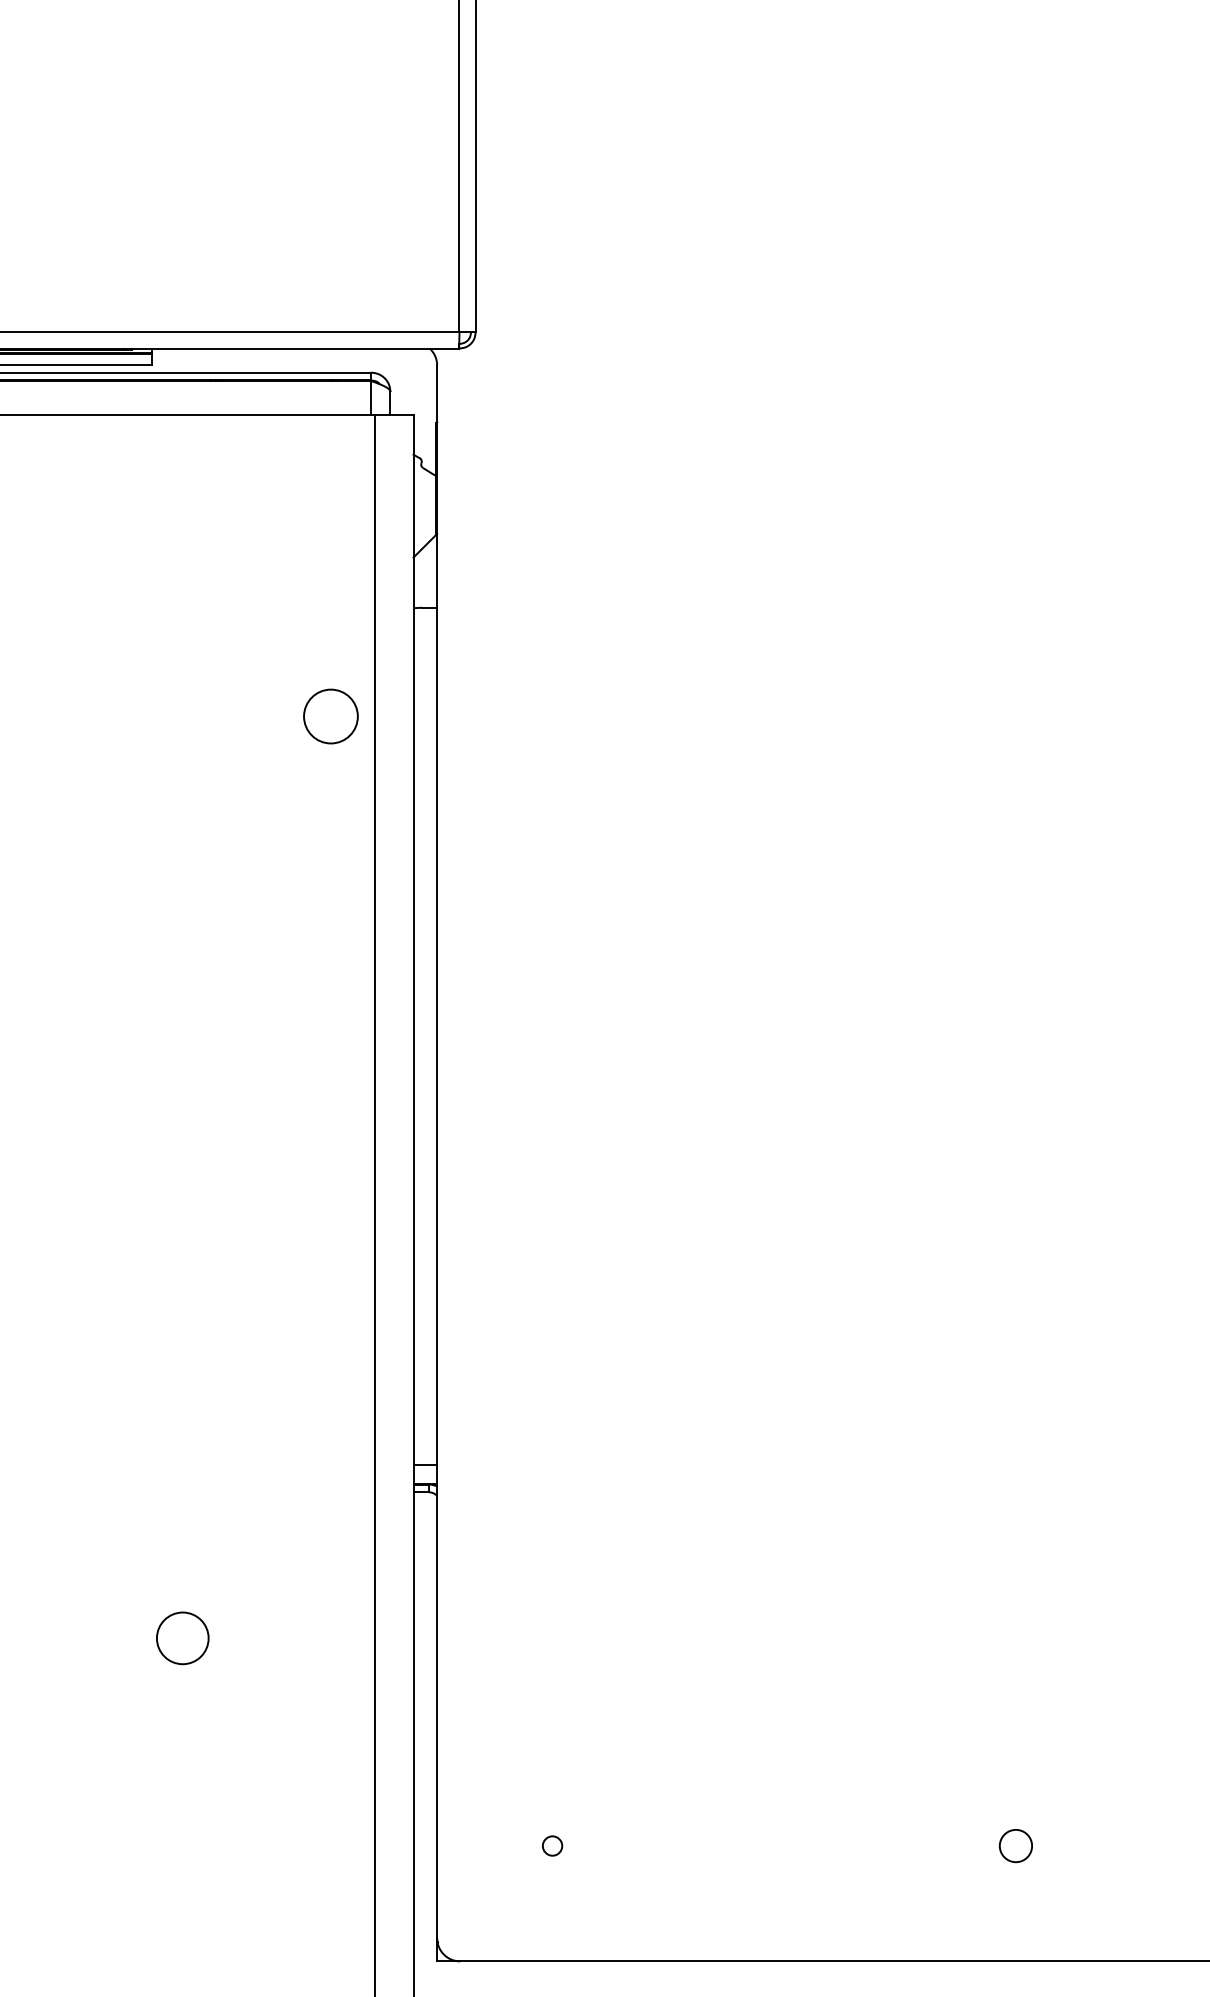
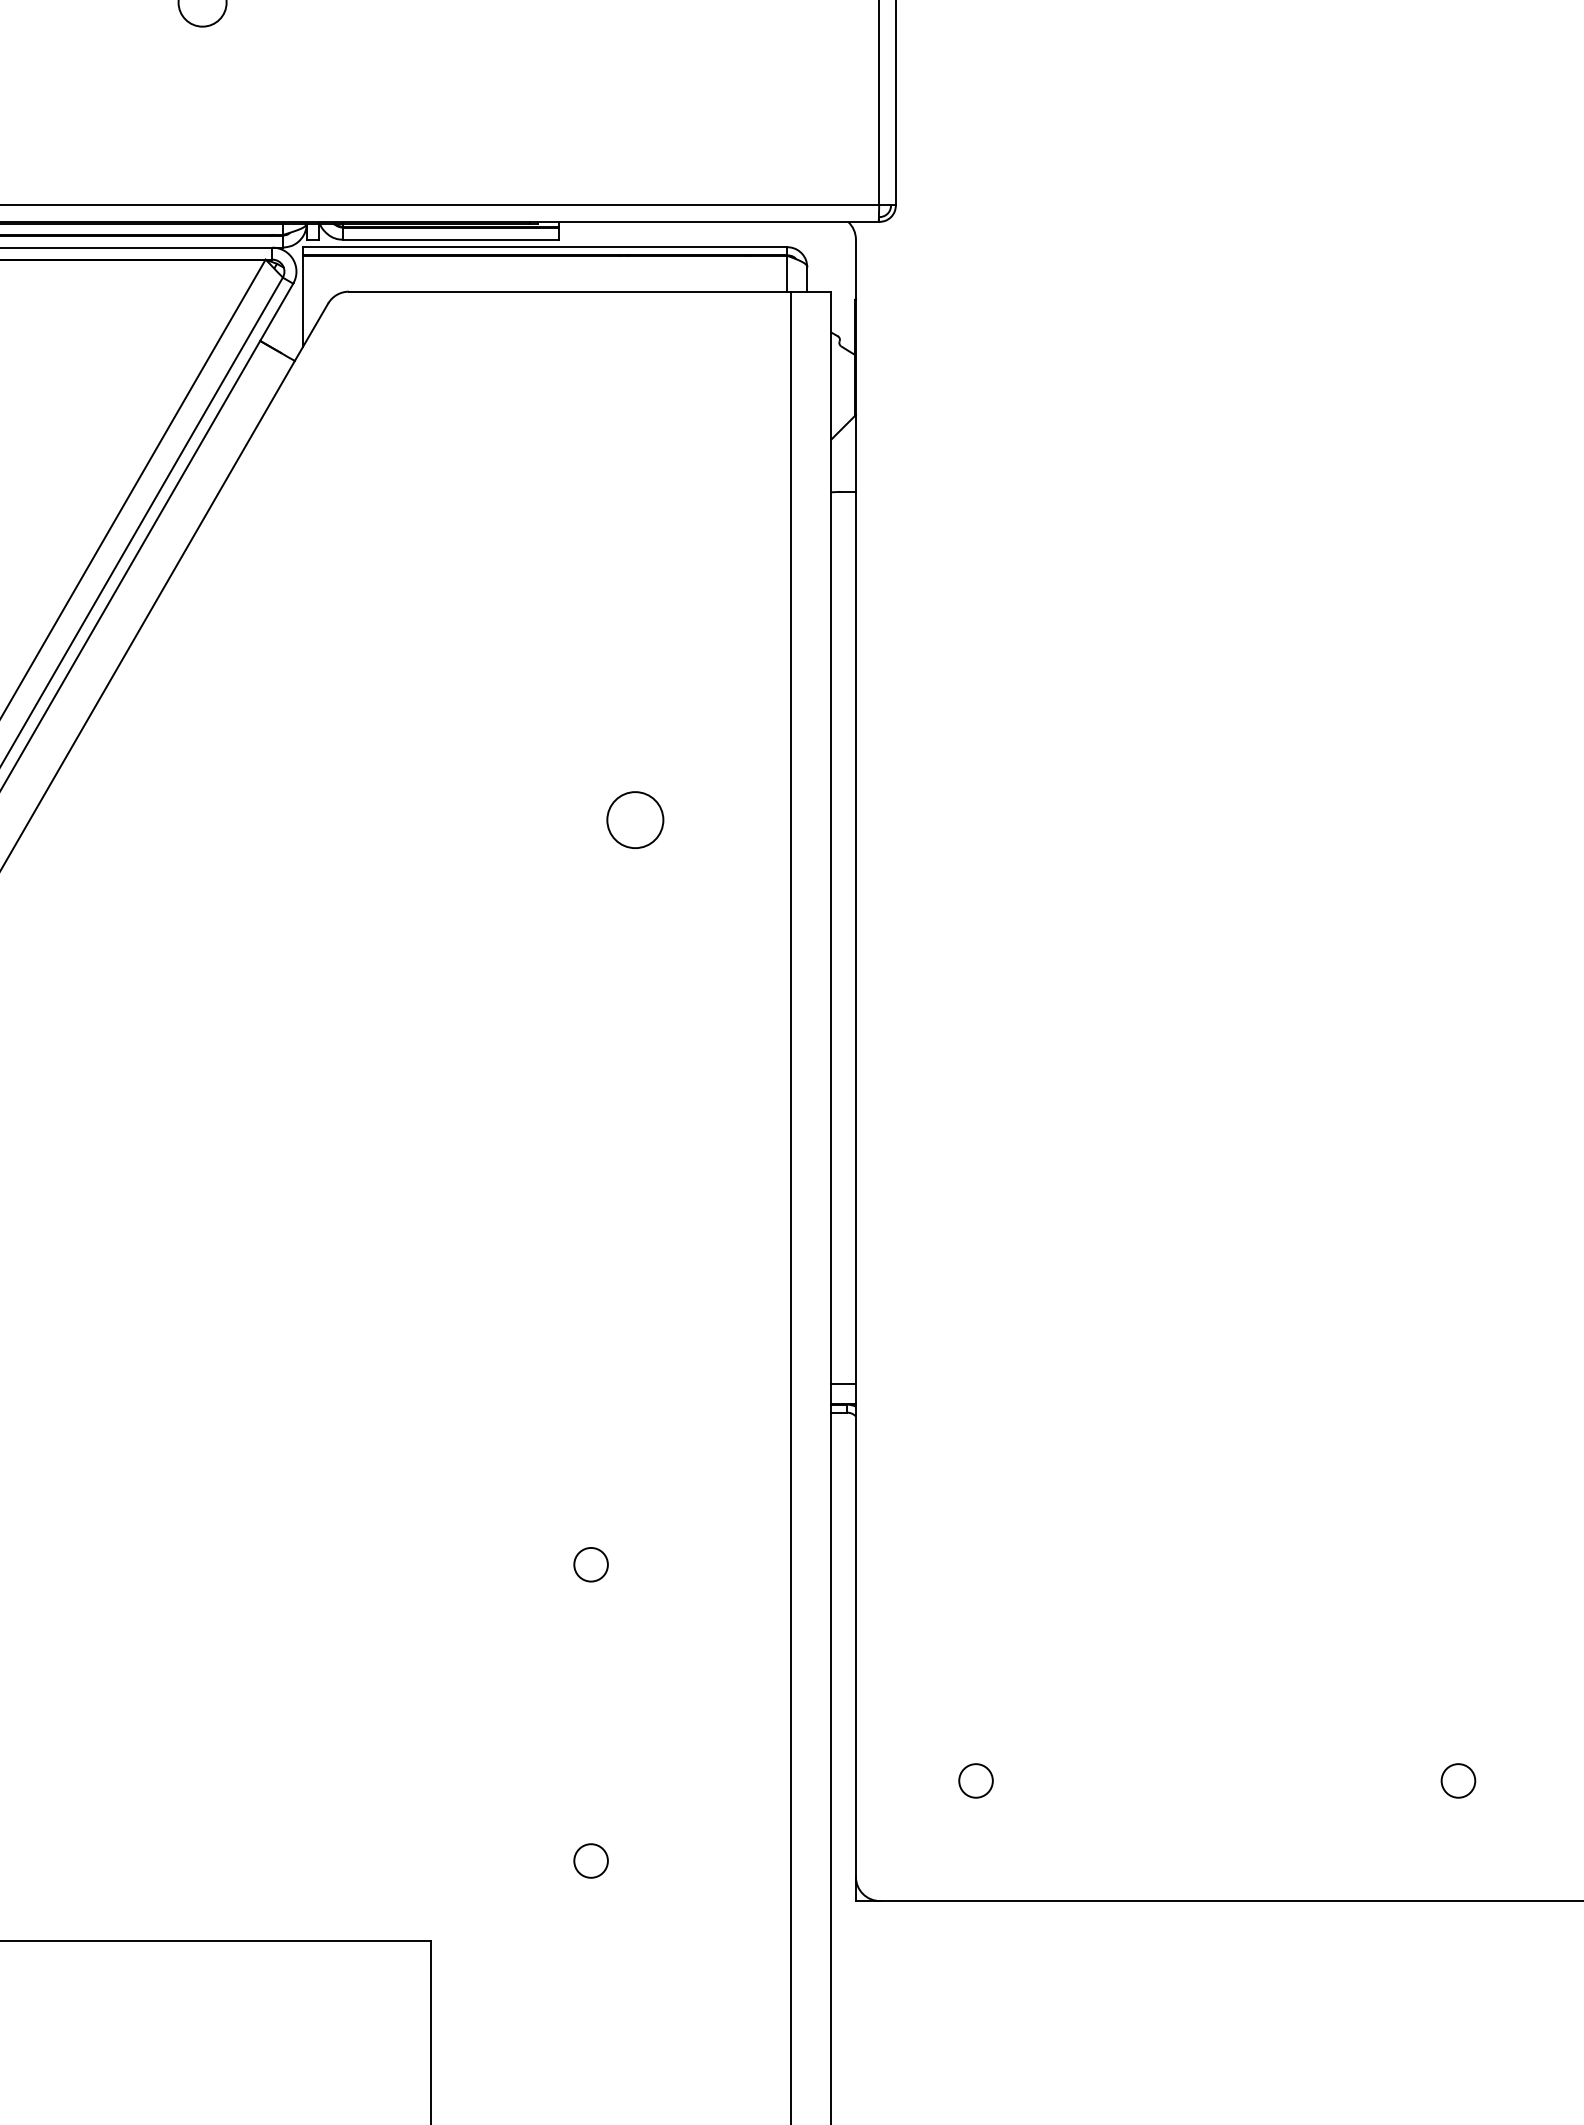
circle: (331, 715) -> (635, 819), moved
circle: (182, 1638) -> (590, 1564), size x0.62
circle: (552, 1845) -> (975, 1780), size x1.67
circle: (182, 1922) -> (590, 1860), added

